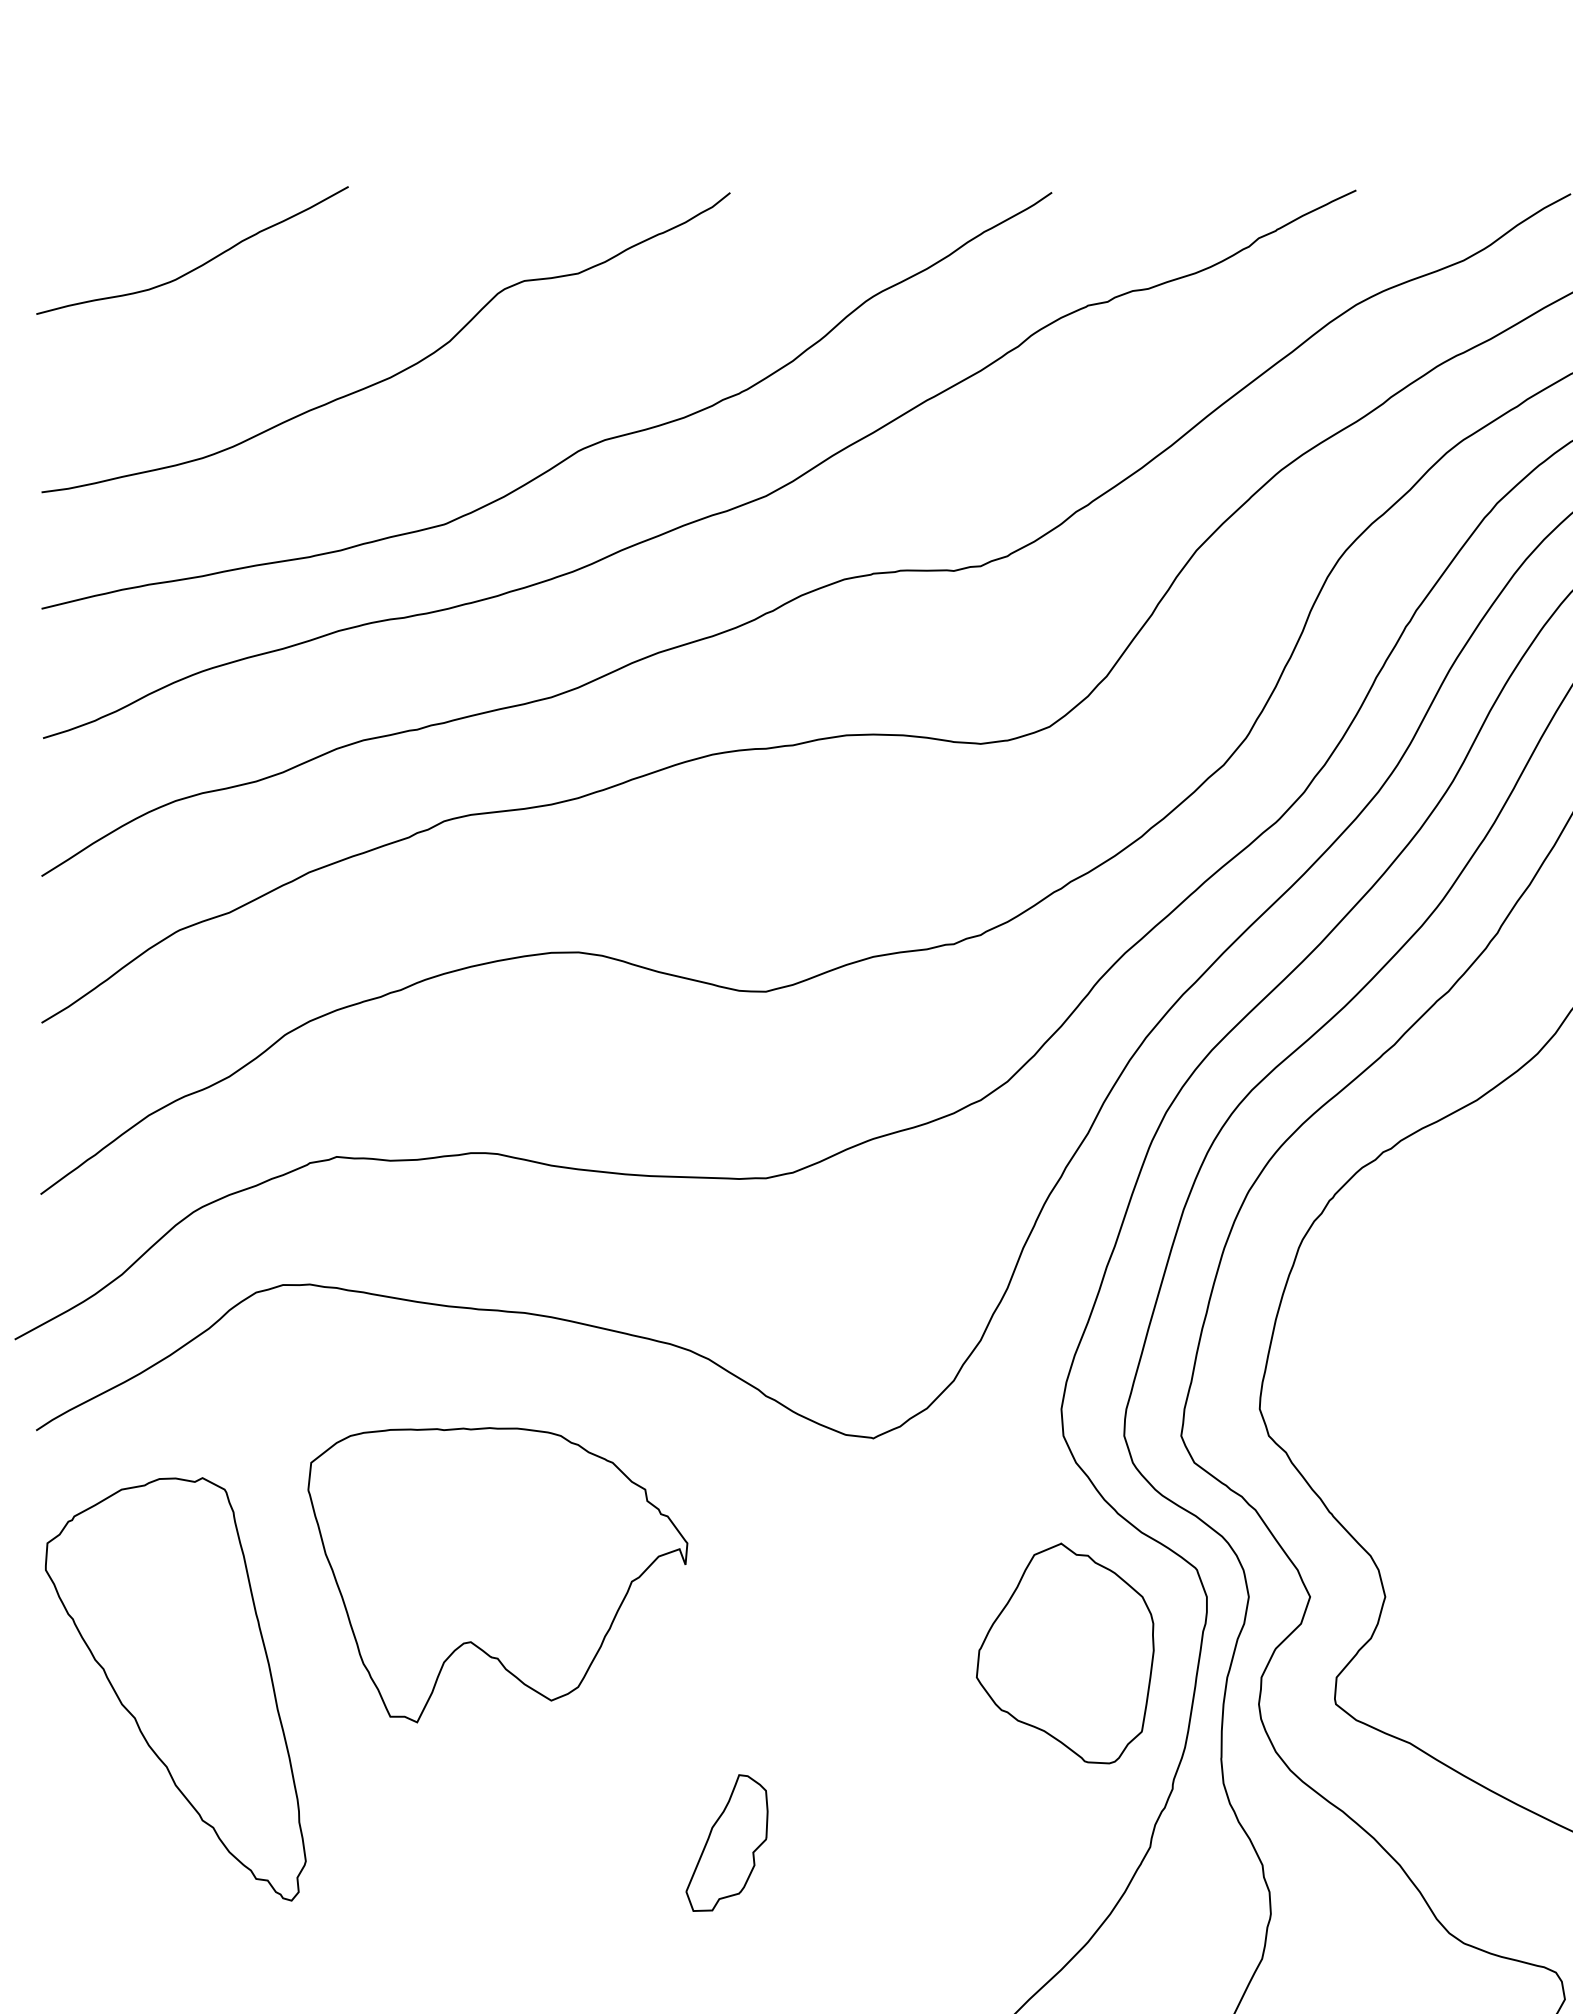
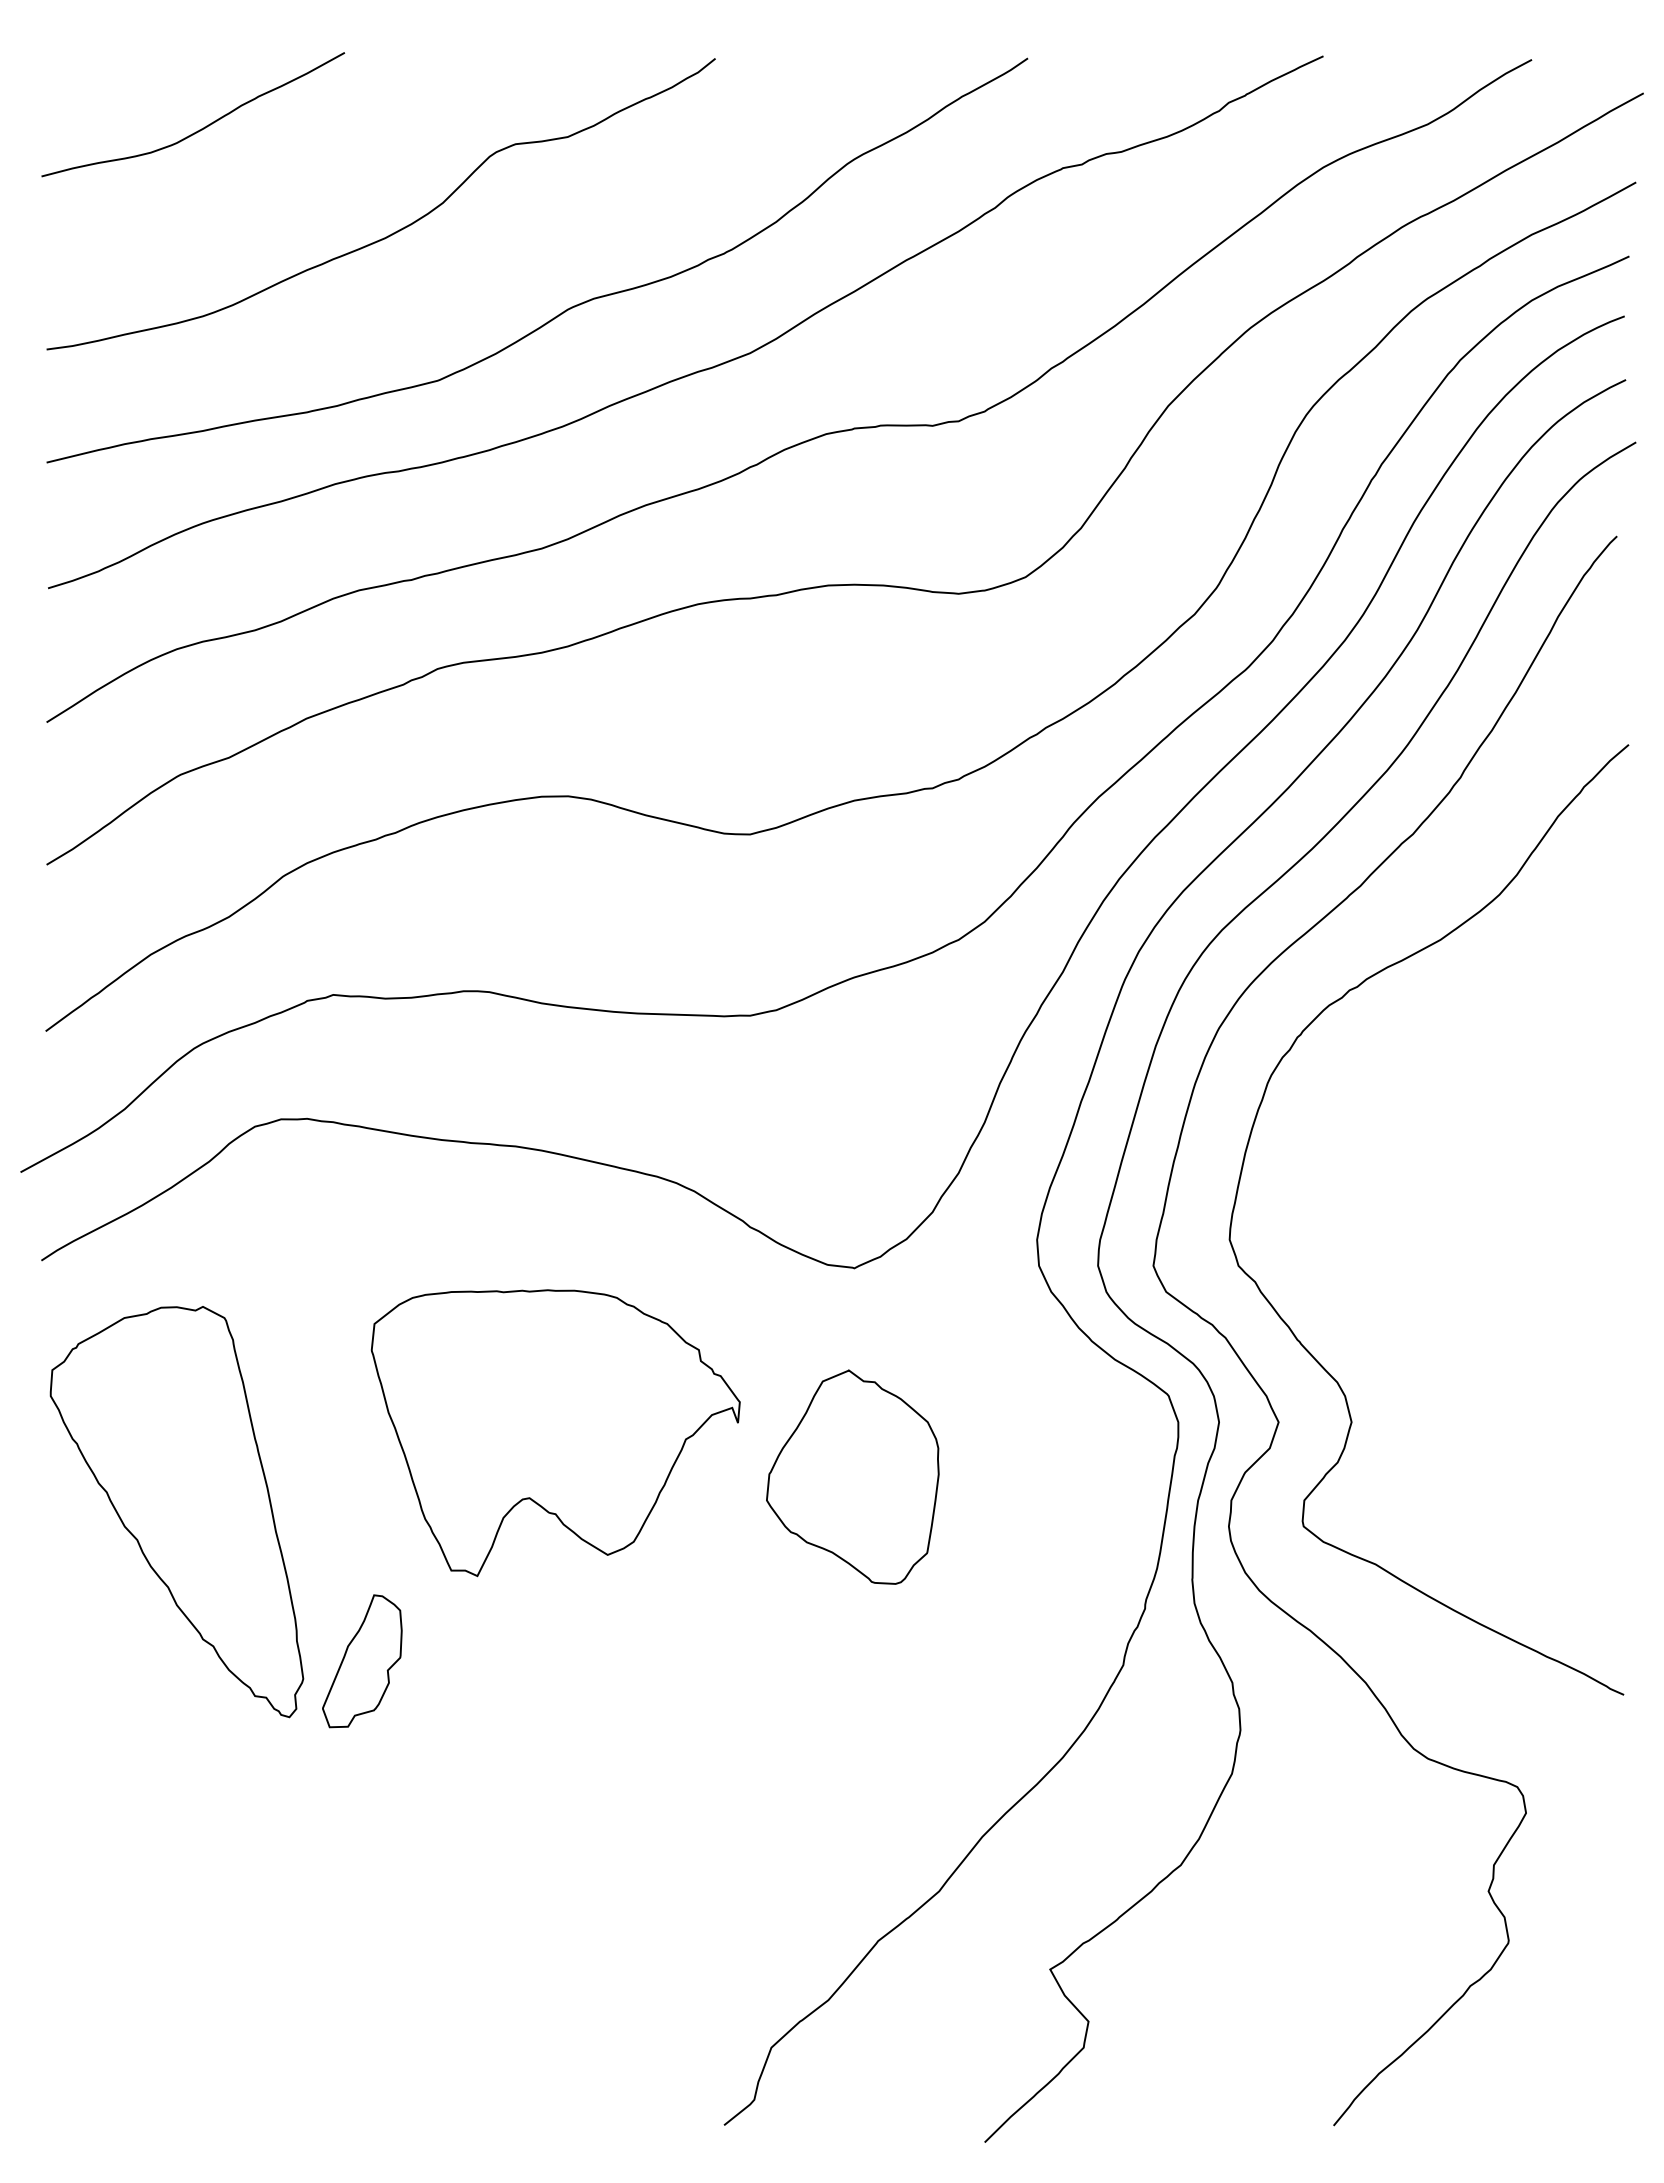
part: (497, 1575) -> (555, 1433), moved
part: (1064, 1652) -> (852, 1476), moved
part: (727, 1843) -> (362, 1661), moved

